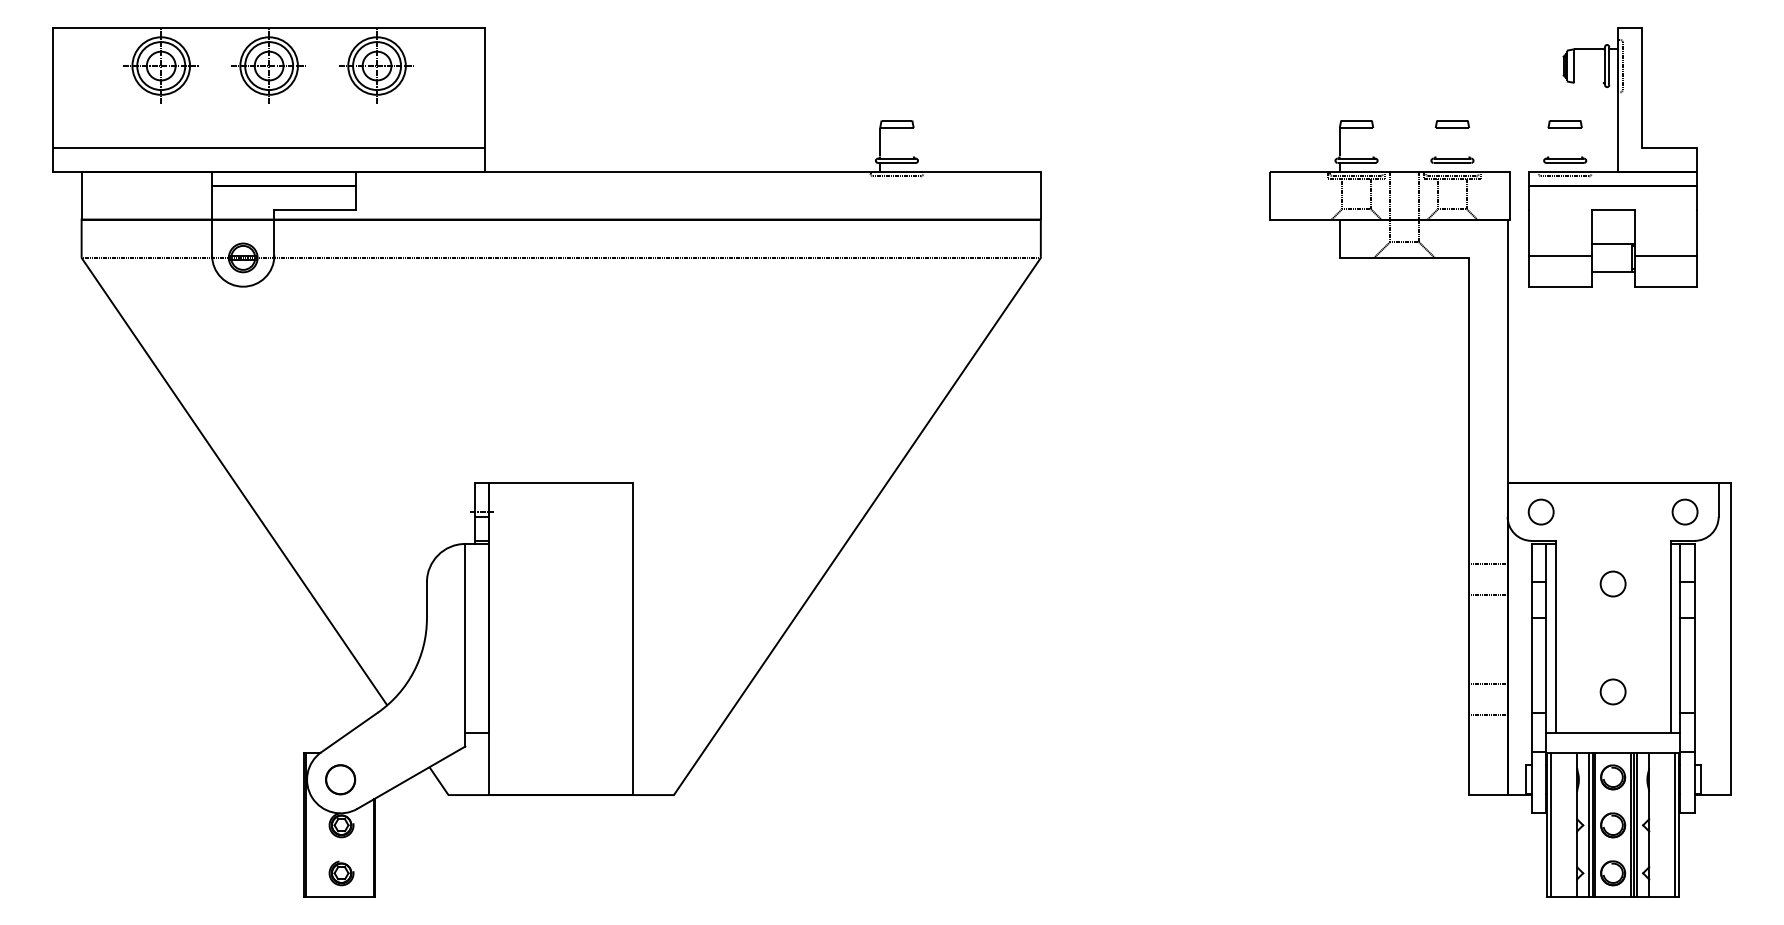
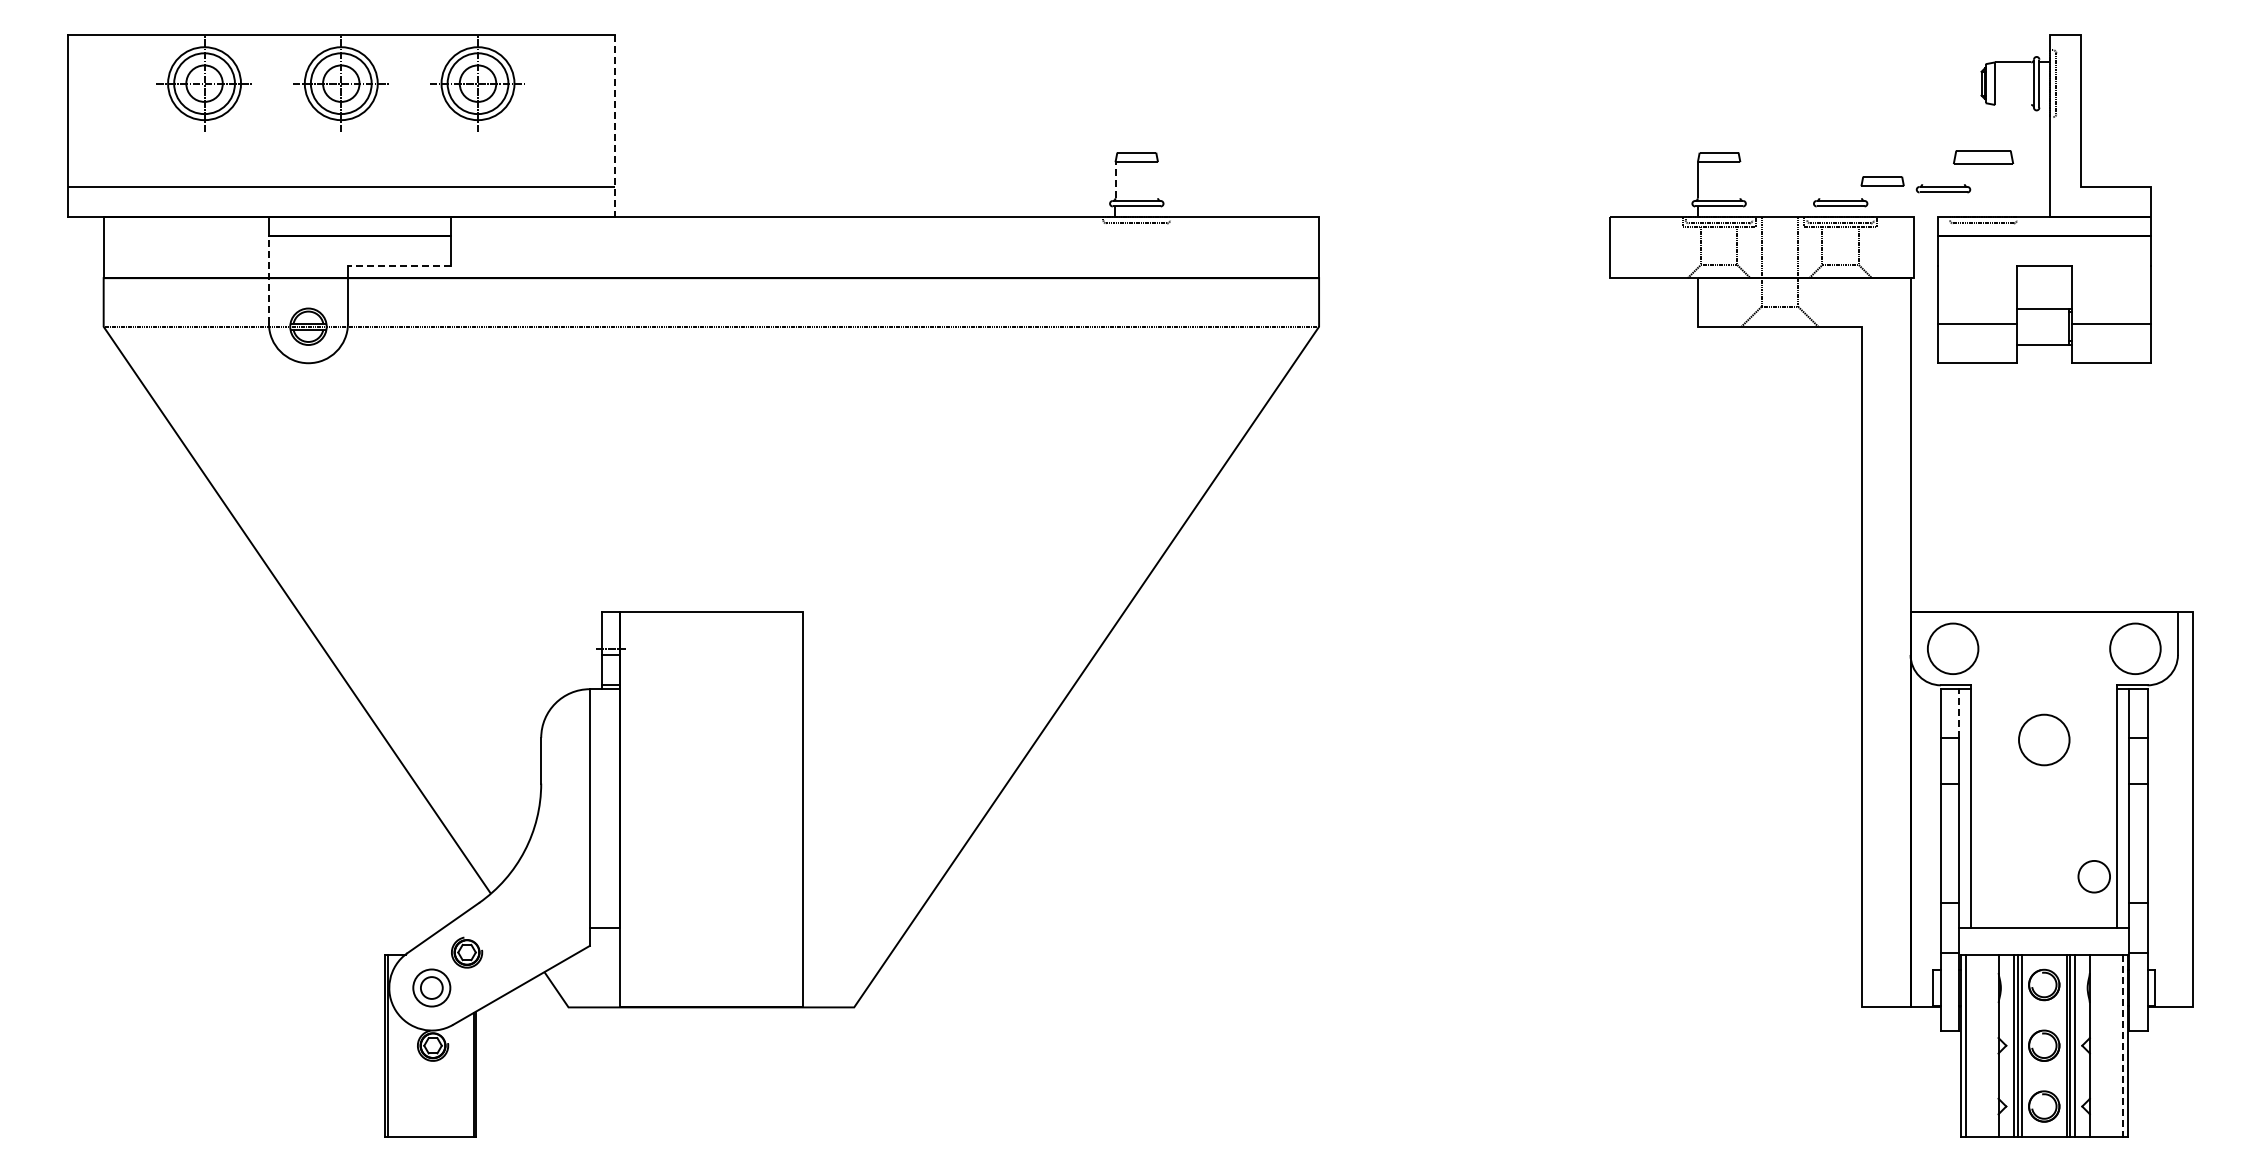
line: (484, 99) -> (614, 126), solid -> dashed
part: (1452, 124) -> (1882, 181), moved
part: (1565, 124) -> (1983, 157), size x1.4
line: (880, 141) -> (1115, 179), solid -> dashed
part: (1565, 159) -> (1943, 188), moved
line: (315, 210) -> (399, 266), solid -> dashed
line: (211, 220) -> (268, 279), solid -> dashed
circle: (1540, 511) -> (1952, 648), size x1.6
circle: (1685, 511) -> (2135, 648), size x1.6
line: (1487, 563) -> (1885, 714), removed
line: (1546, 563) -> (1959, 713), solid -> dashed
circle: (1613, 583) -> (2044, 739), size x1.6
line: (1487, 594) -> (1885, 753), removed
line: (1487, 683) -> (1885, 866), removed
circle: (1612, 691) -> (2093, 876), moved
line: (1487, 714) -> (1885, 905), removed
circle: (340, 779) -> (431, 987), size x0.6
line: (1674, 825) -> (2122, 1046), solid -> dashed
part: (341, 873) -> (467, 952), moved

